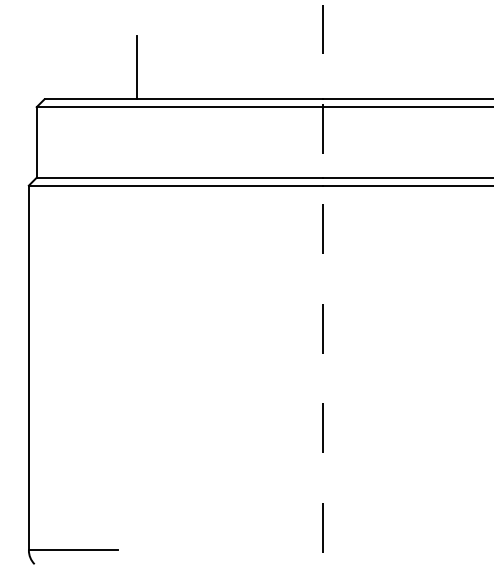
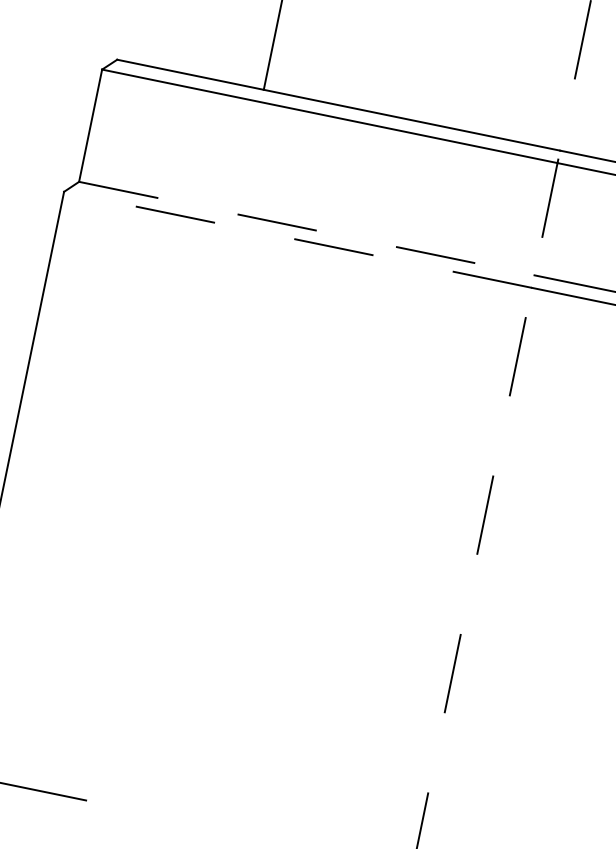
line: (180, 177) -> (307, 228), solid -> dashed
line: (175, 185) -> (297, 239), solid -> dashed

